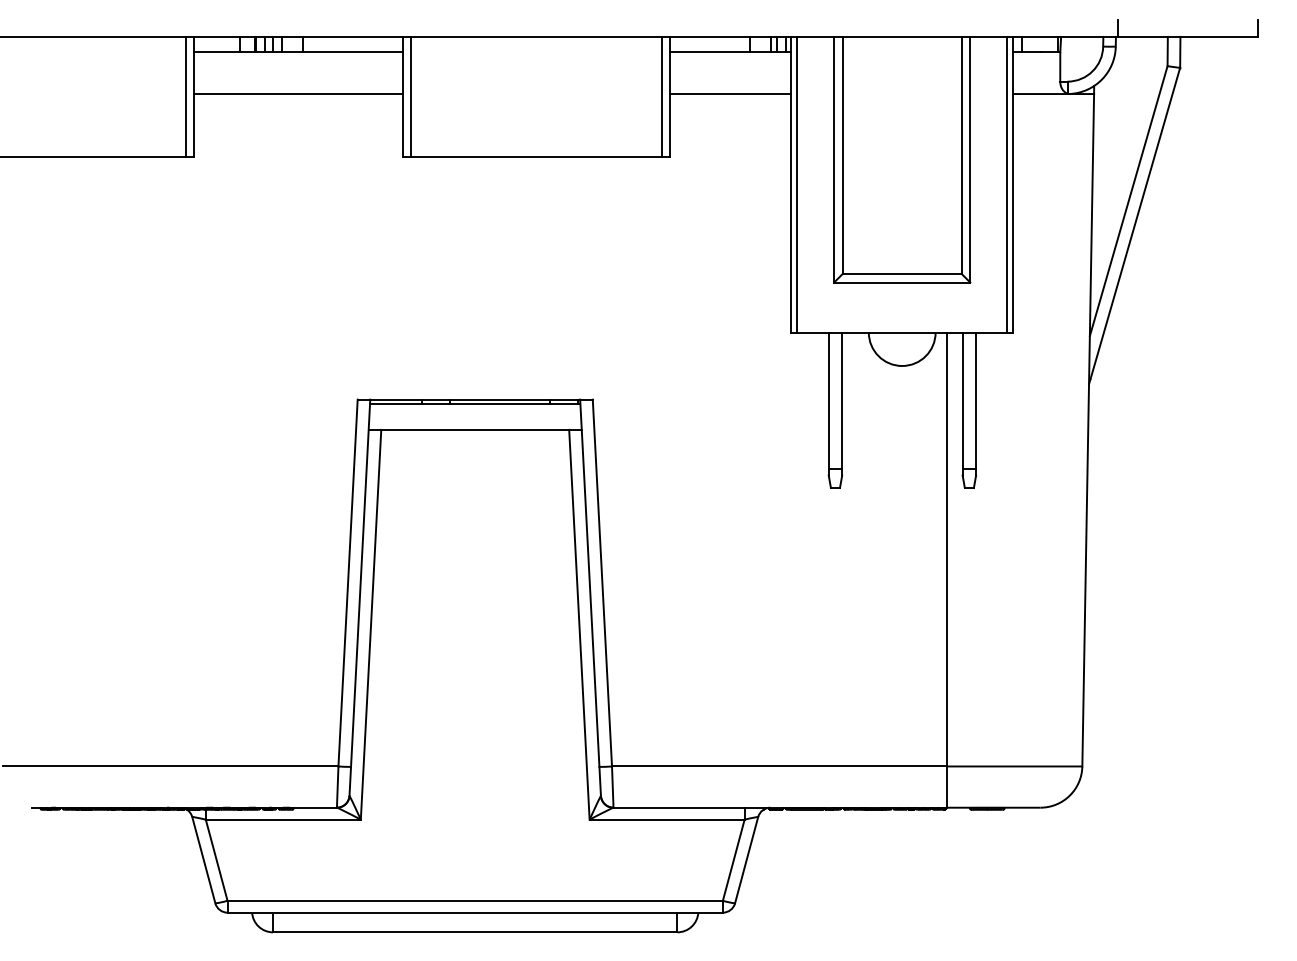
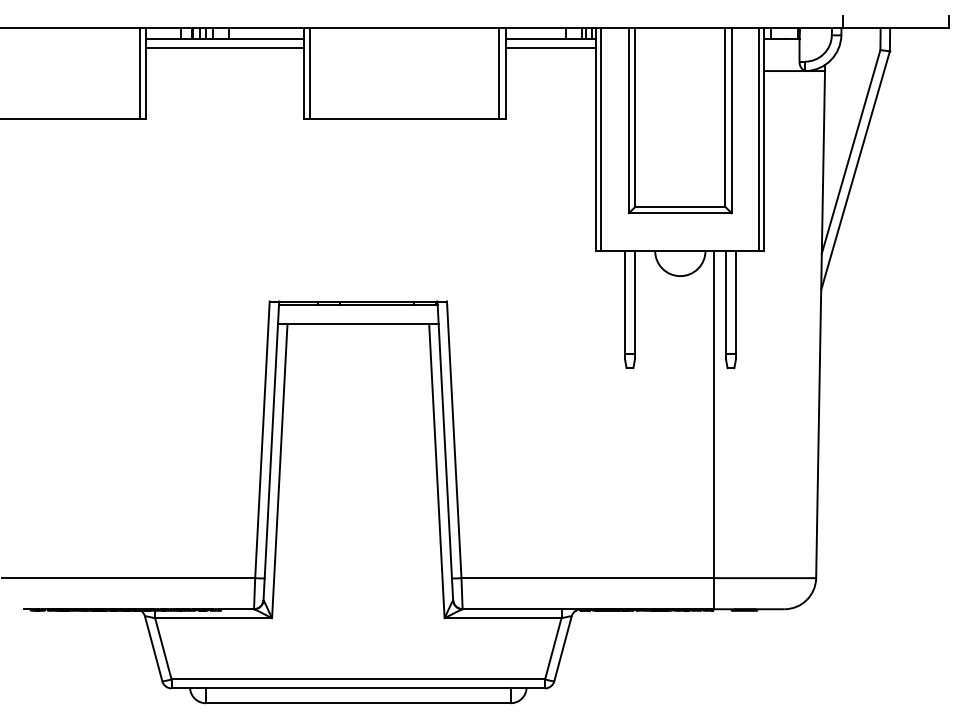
line: (297, 94) -> (224, 48), moved
line: (730, 94) -> (550, 48), moved

